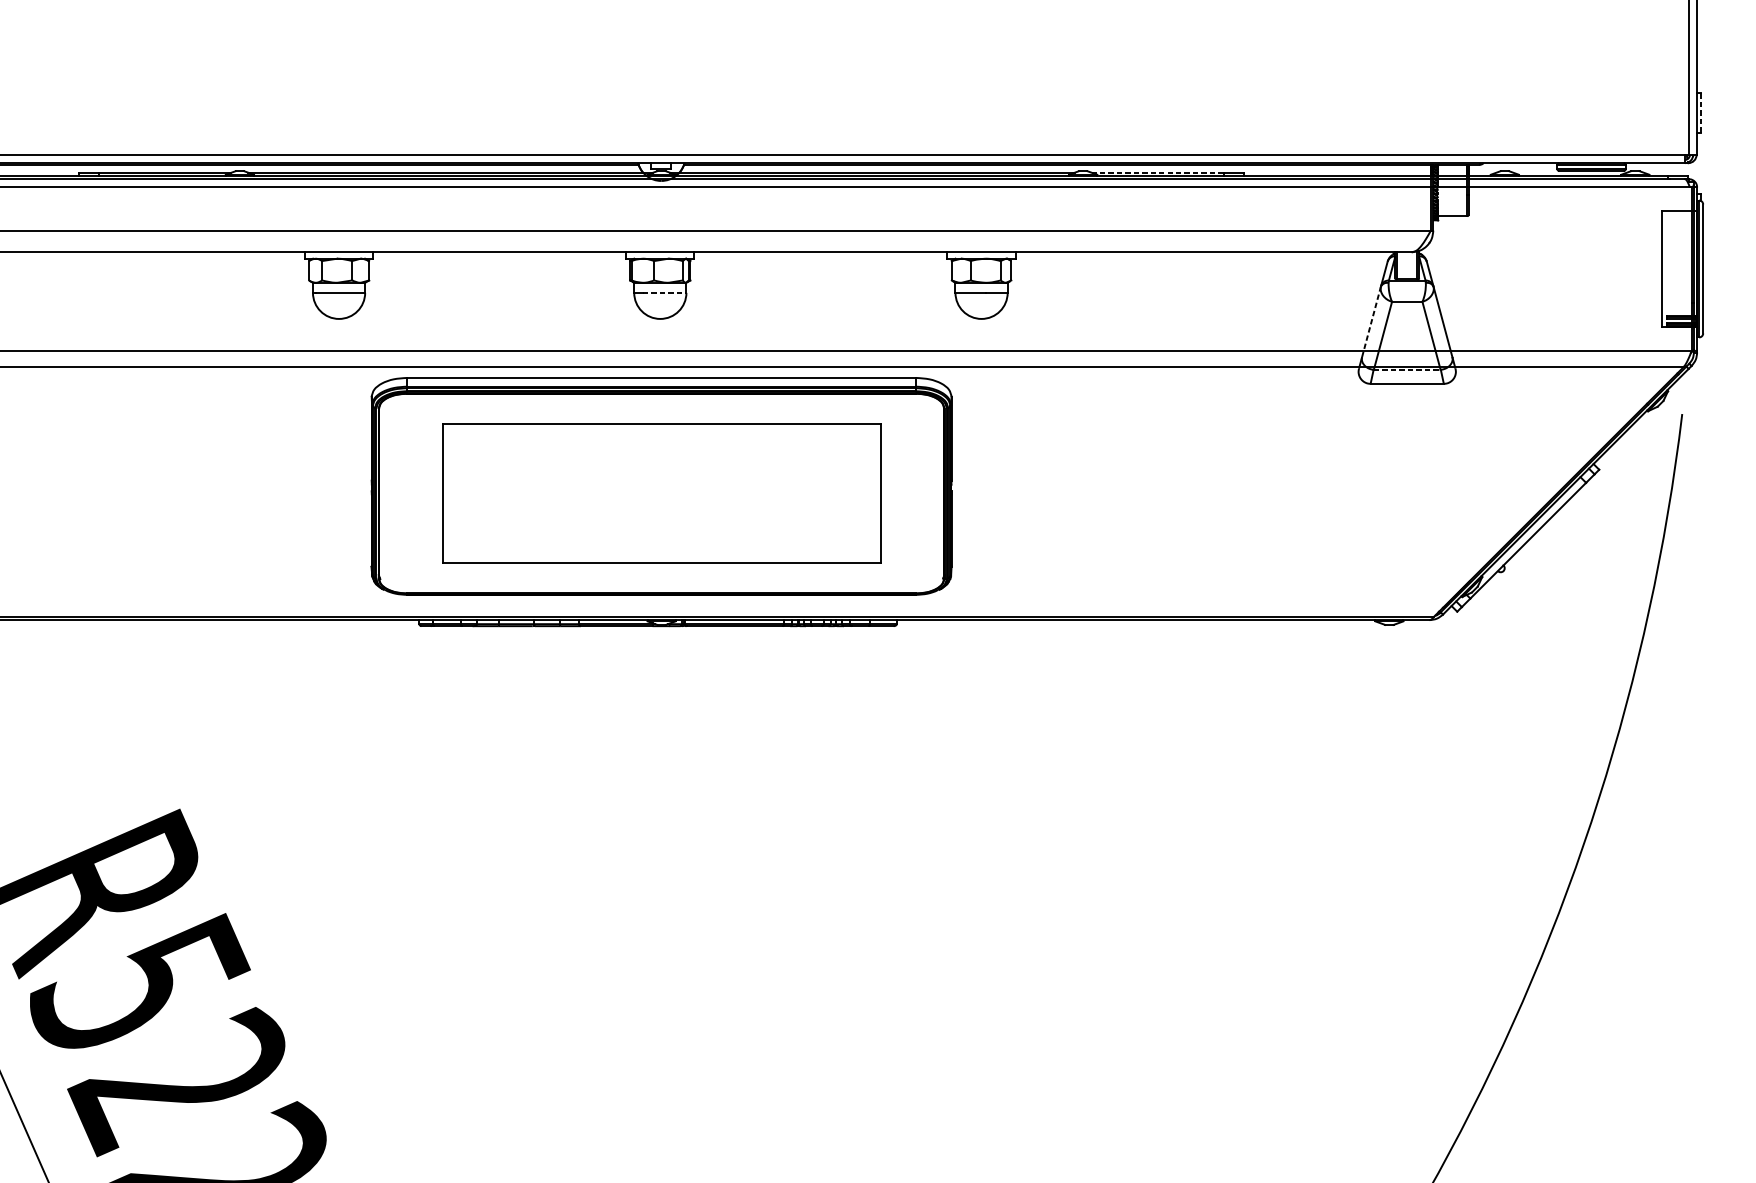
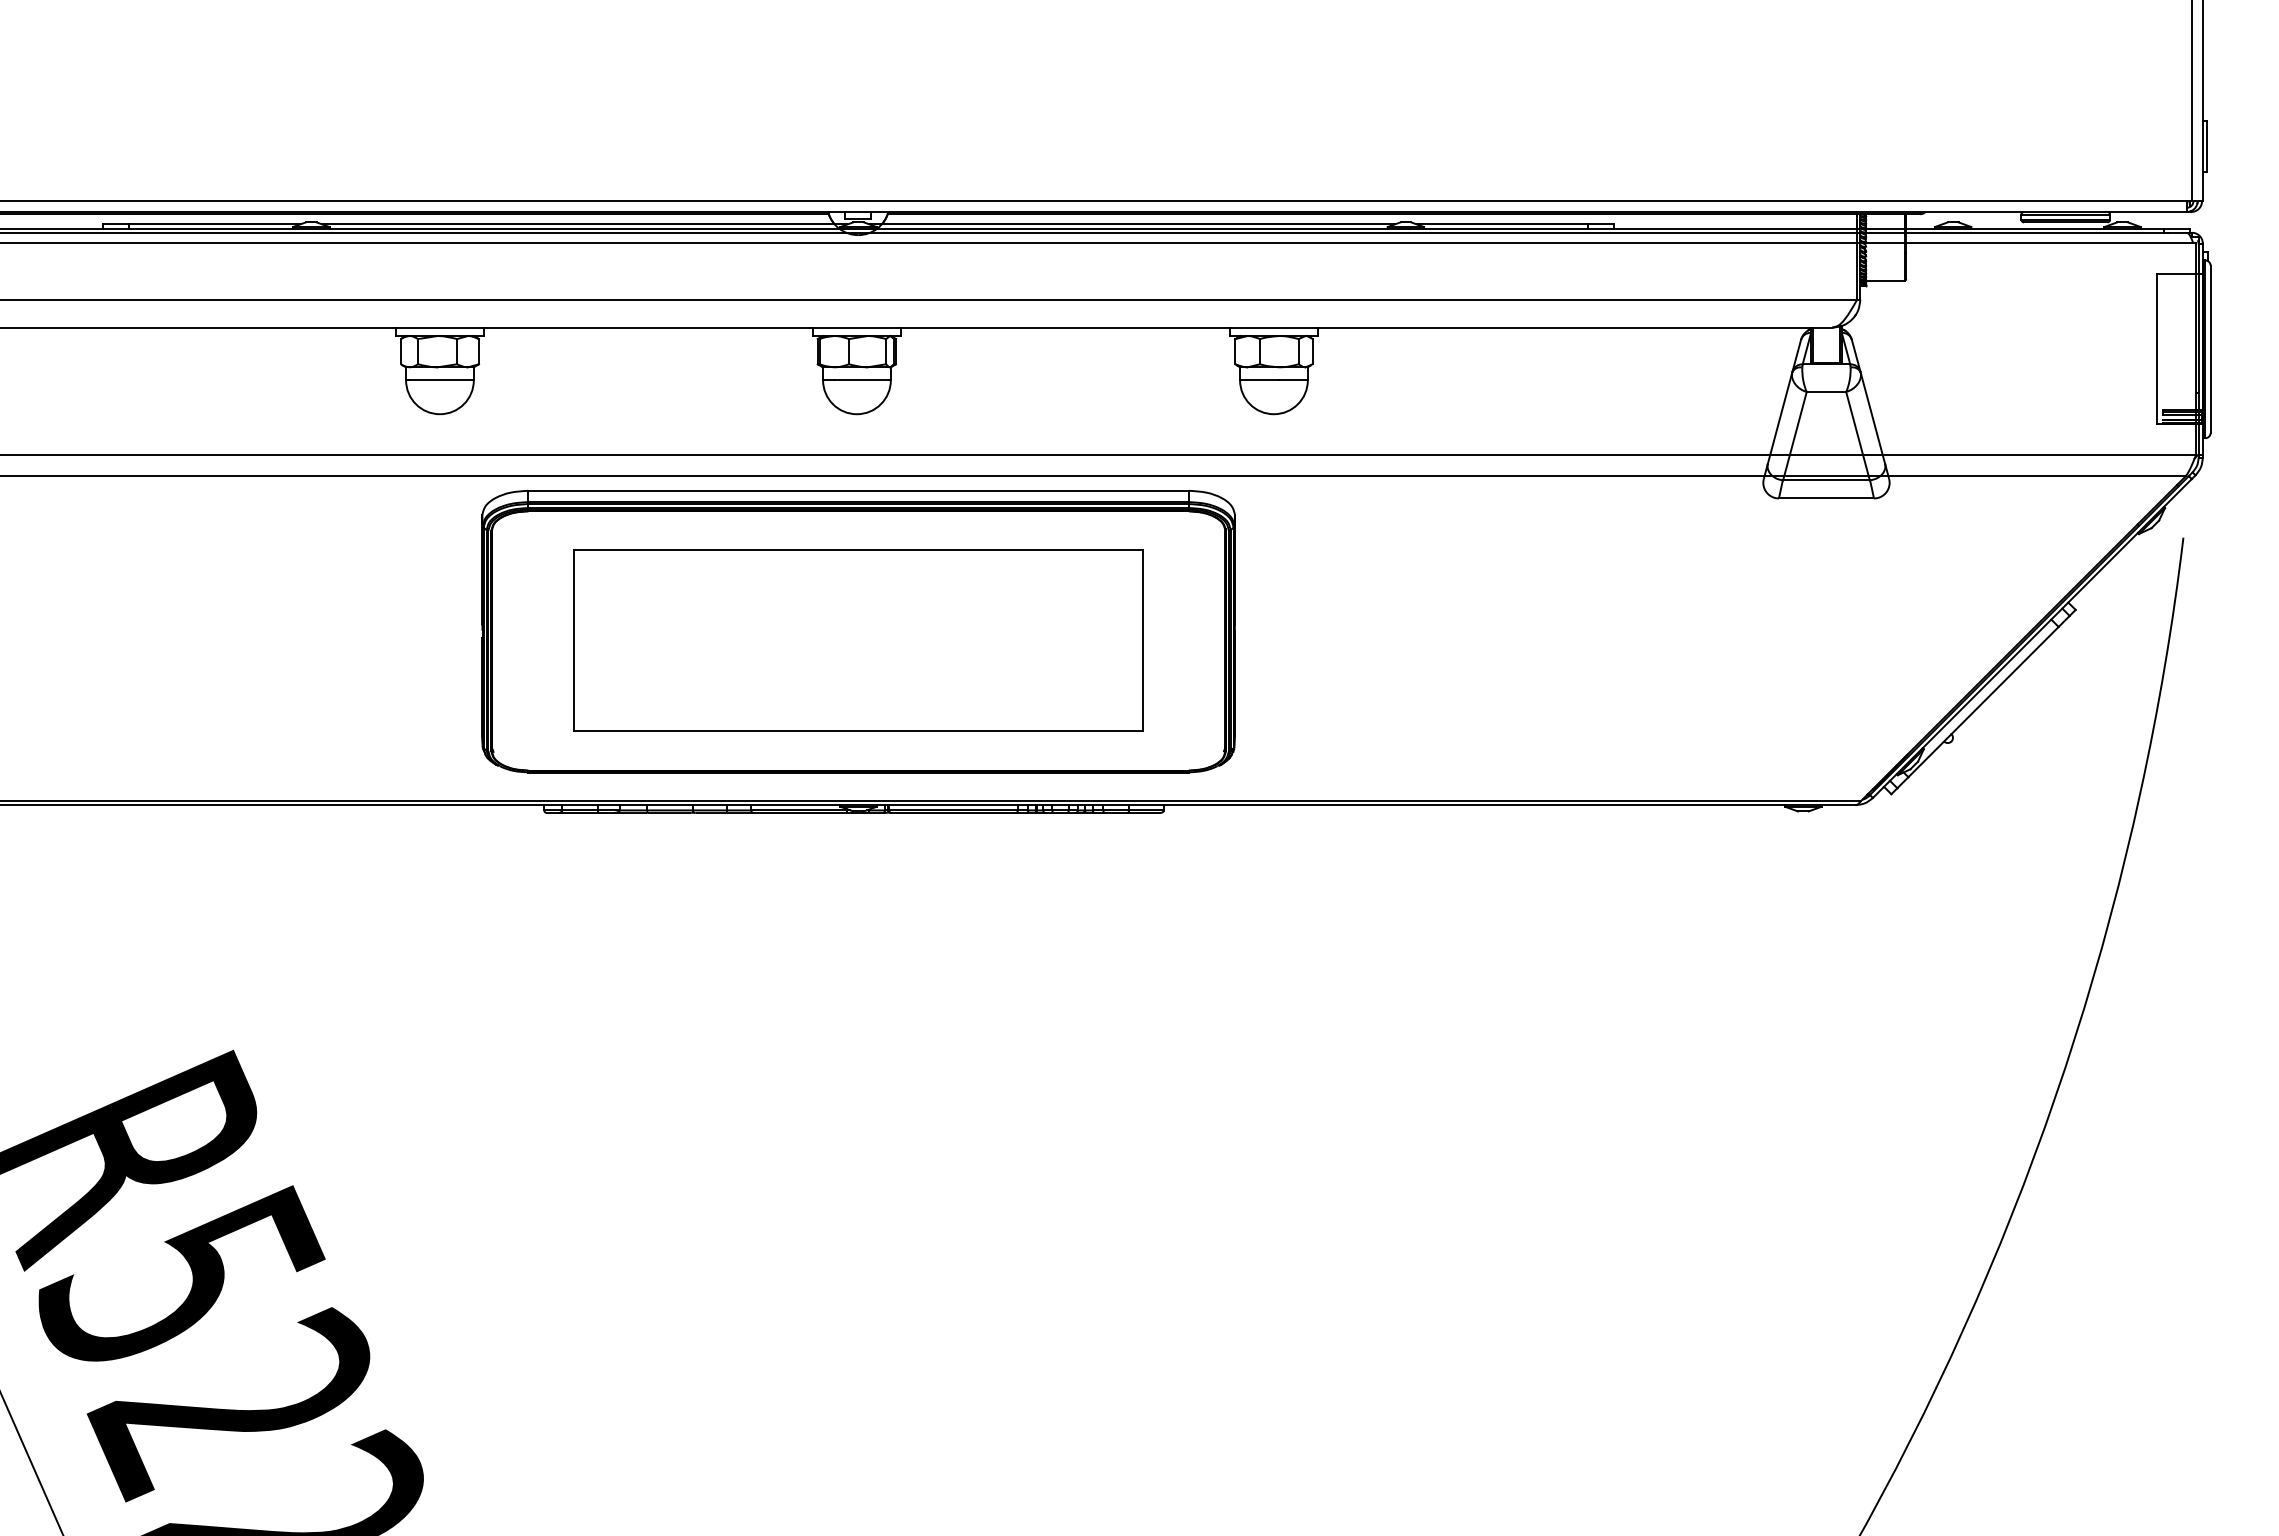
line: (1700, 112) -> (2207, 146), dashed -> solid
line: (1157, 172) -> (1502, 224), dashed -> solid
line: (665, 292) -> (863, 380), dashed -> solid
line: (1371, 321) -> (1780, 417), dashed -> solid
line: (1407, 370) -> (1826, 480), dashed -> solid

